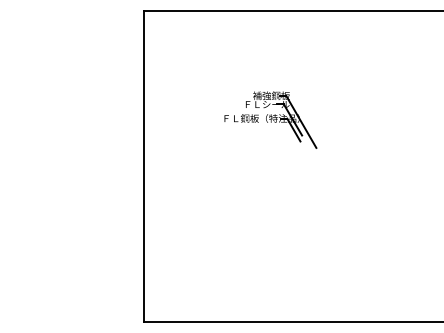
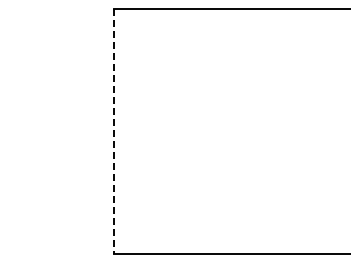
part: (271, 119) -> (214, 94), removed
line: (143, 166) -> (113, 131), solid -> dashed

